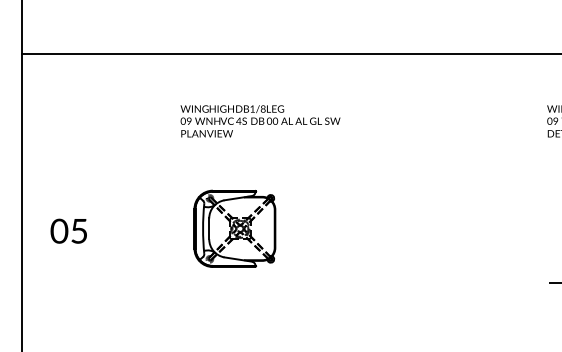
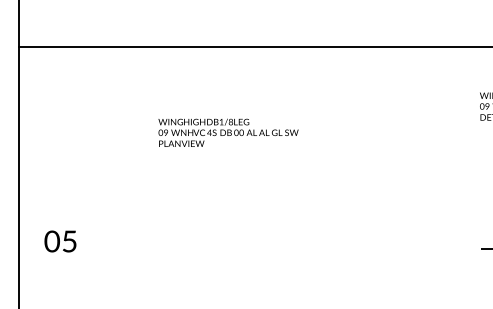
text: (260, 121) -> (228, 133), moved
part: (234, 228) -> (205, 200), removed
text: (68, 230) -> (60, 240), moved

